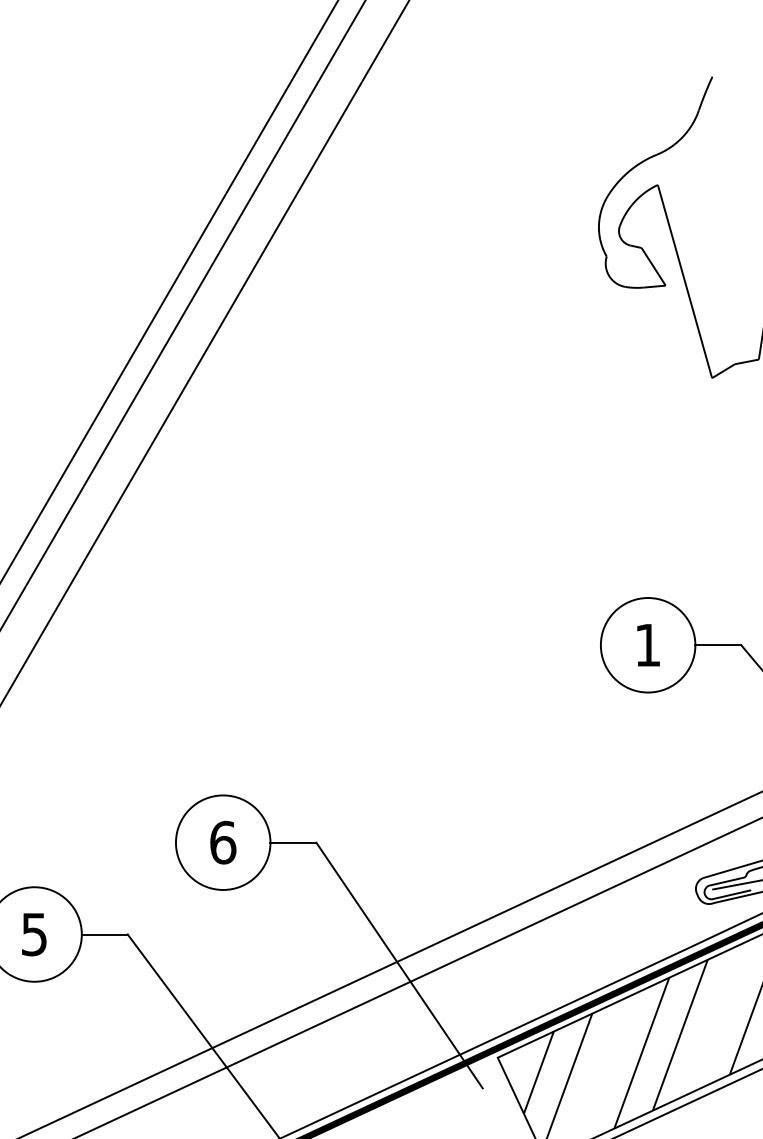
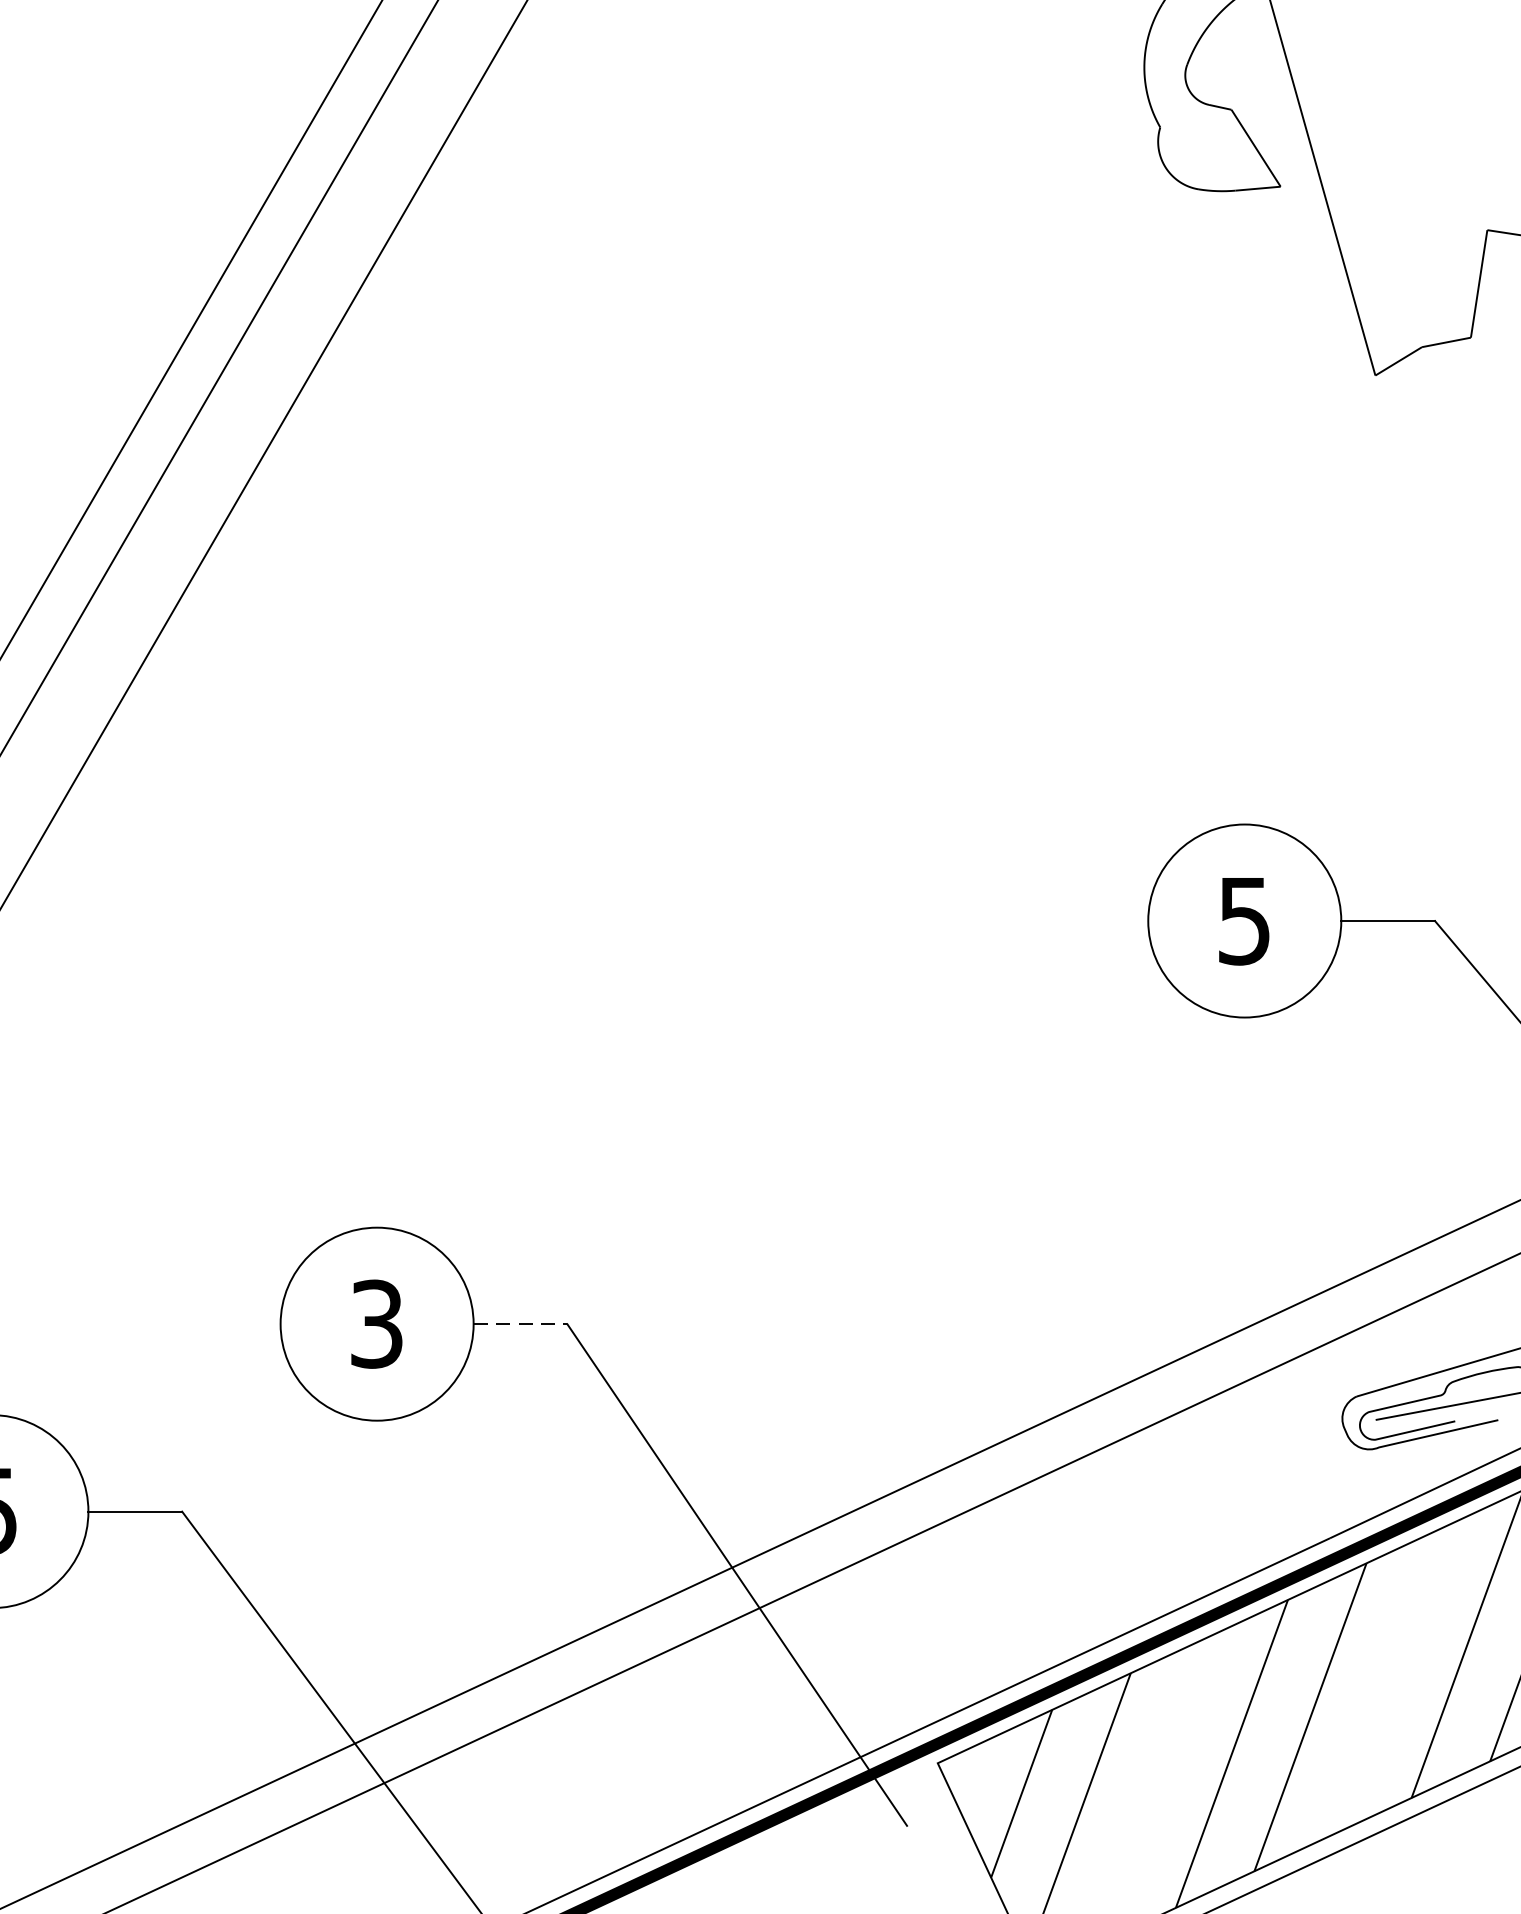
text: (647, 645) -> (1243, 921), 1 -> 5
text: (223, 842) -> (377, 1323), 6 -> 3
line: (293, 842) -> (520, 1323), solid -> dashed

